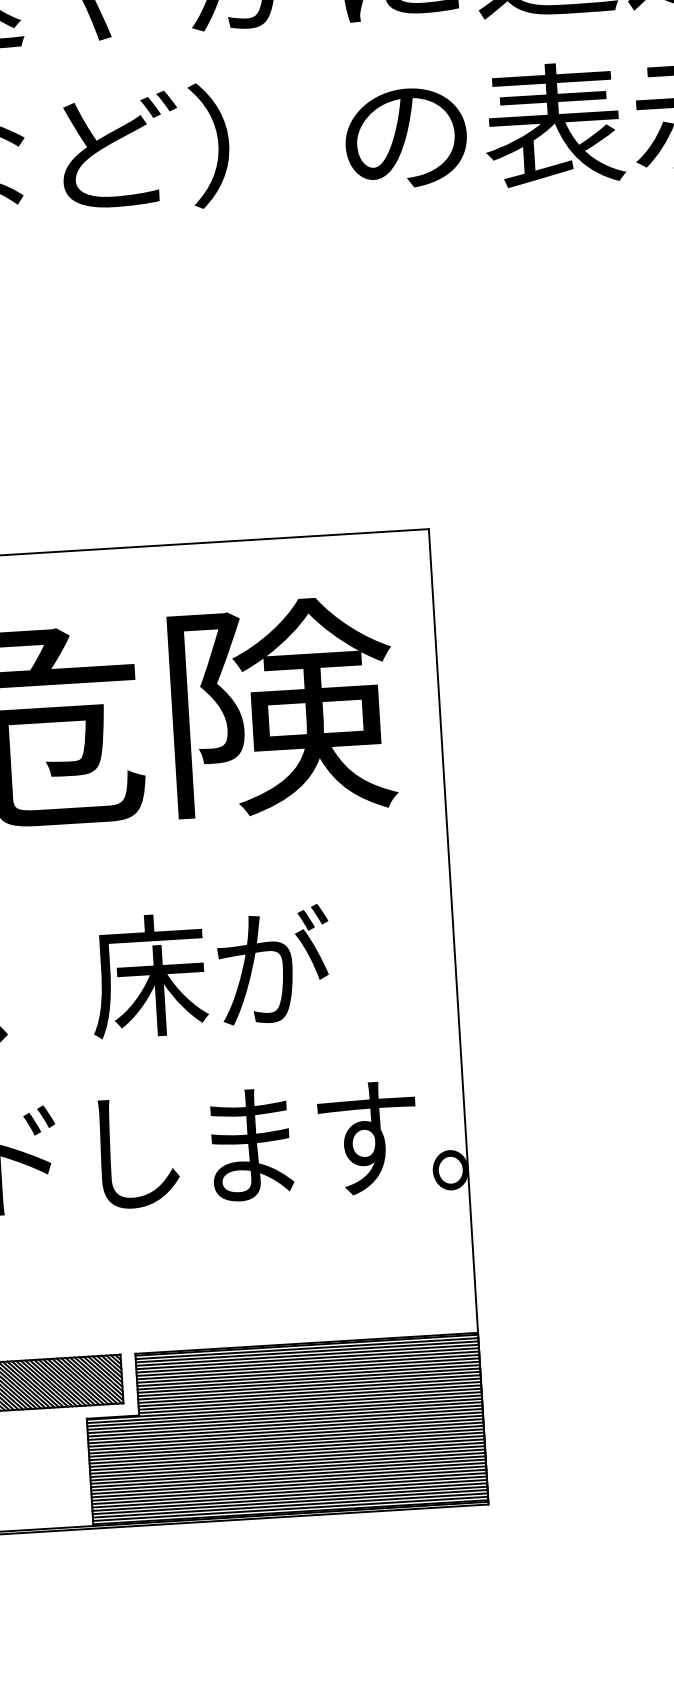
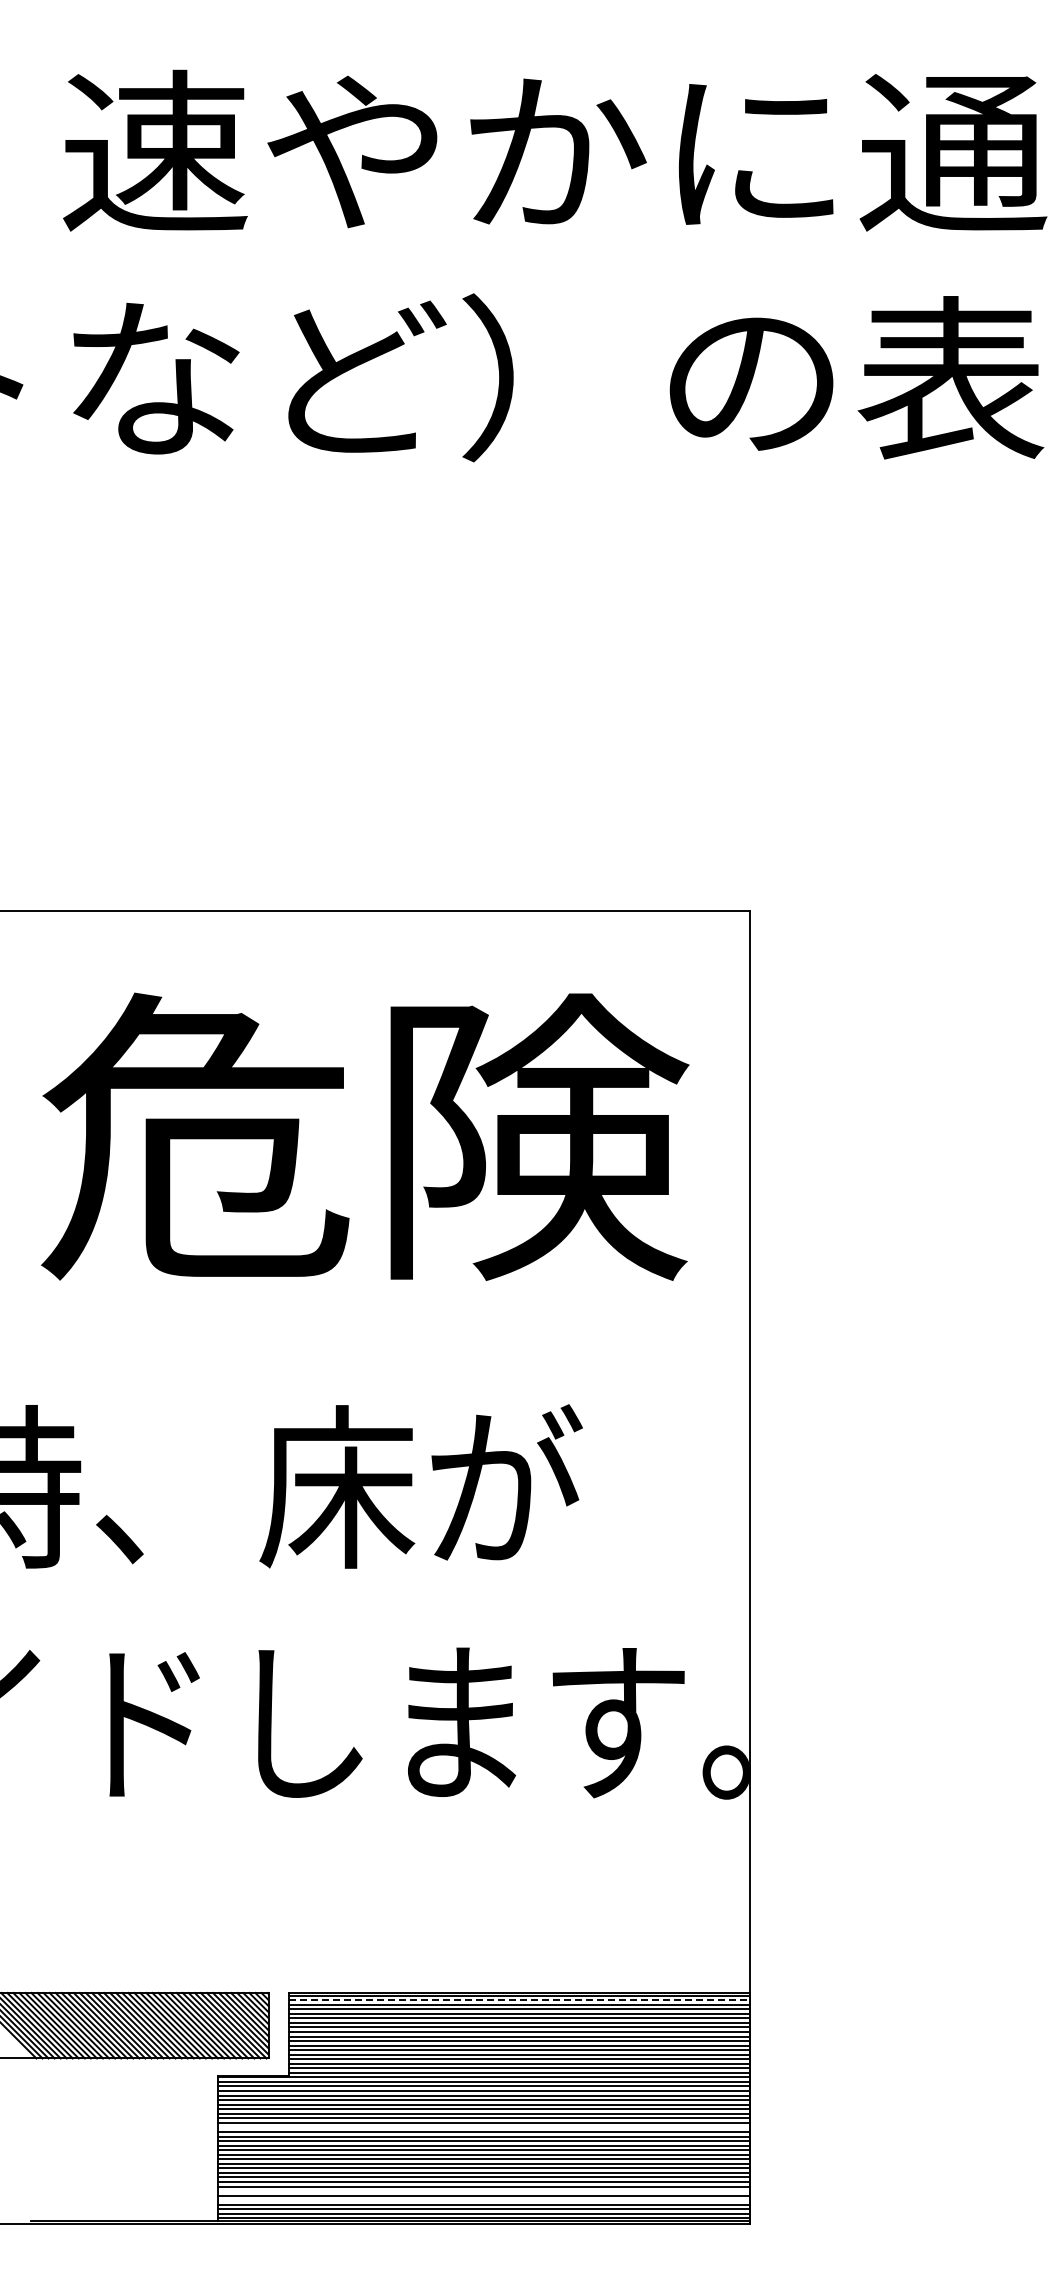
line: (307, 1348) -> (519, 2000), solid -> dashed
line: (286, 1444) -> (484, 2127), removed
line: (289, 1492) -> (484, 2191), removed
line: (290, 1498) -> (484, 2200), removed

